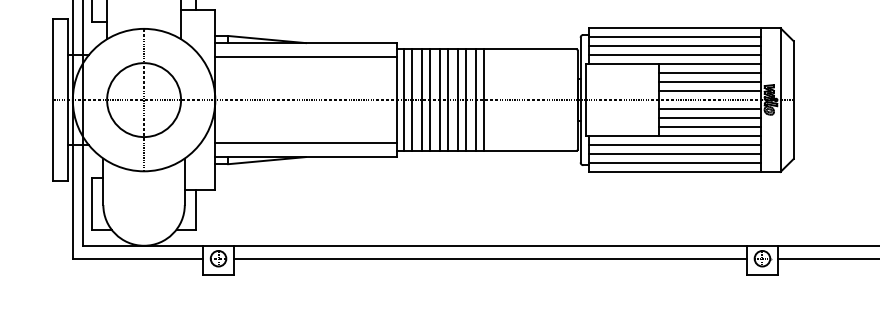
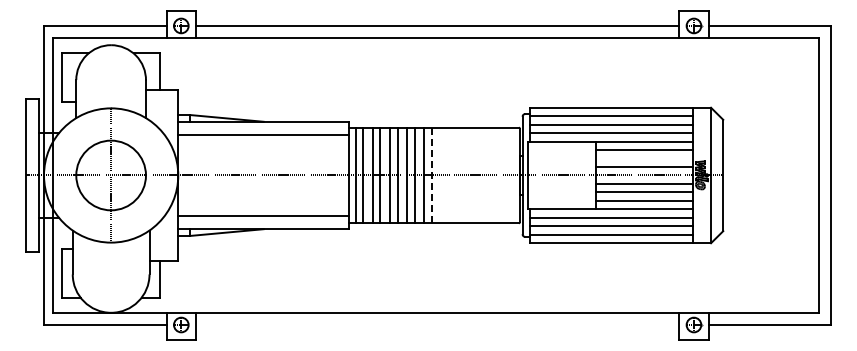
line: (709, 82) -> (644, 158), removed
line: (483, 100) -> (431, 175), solid -> dashed
line: (490, 259) -> (437, 325), removed

